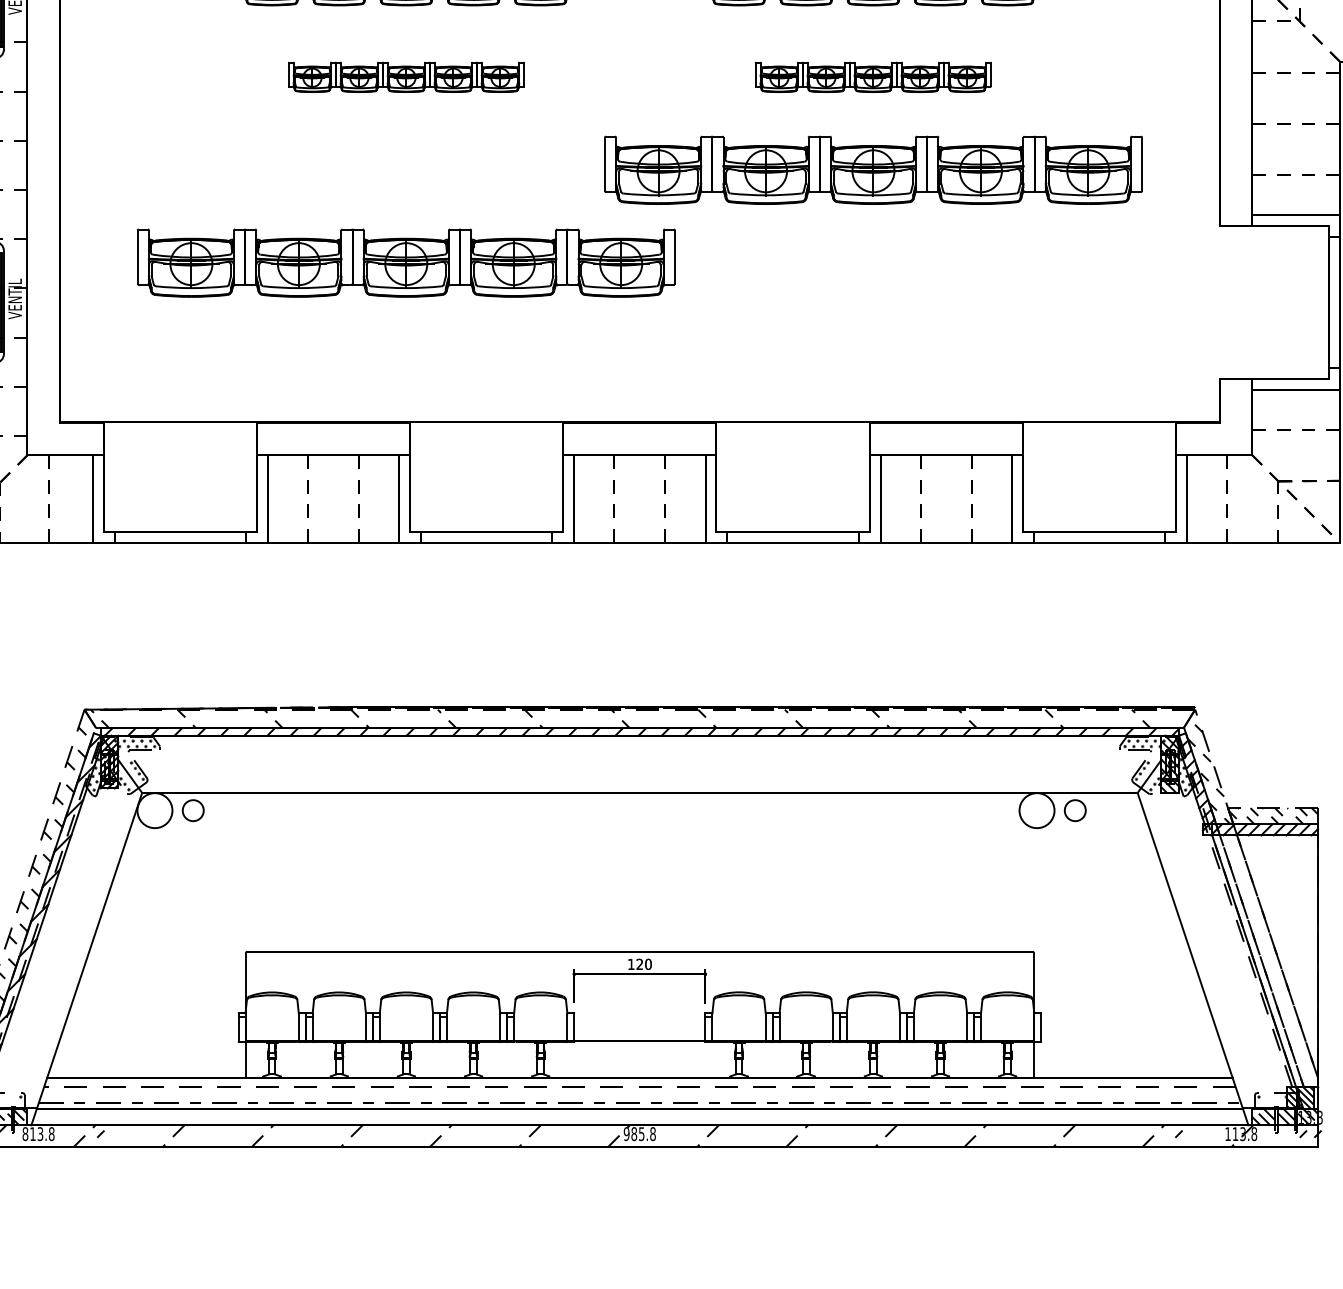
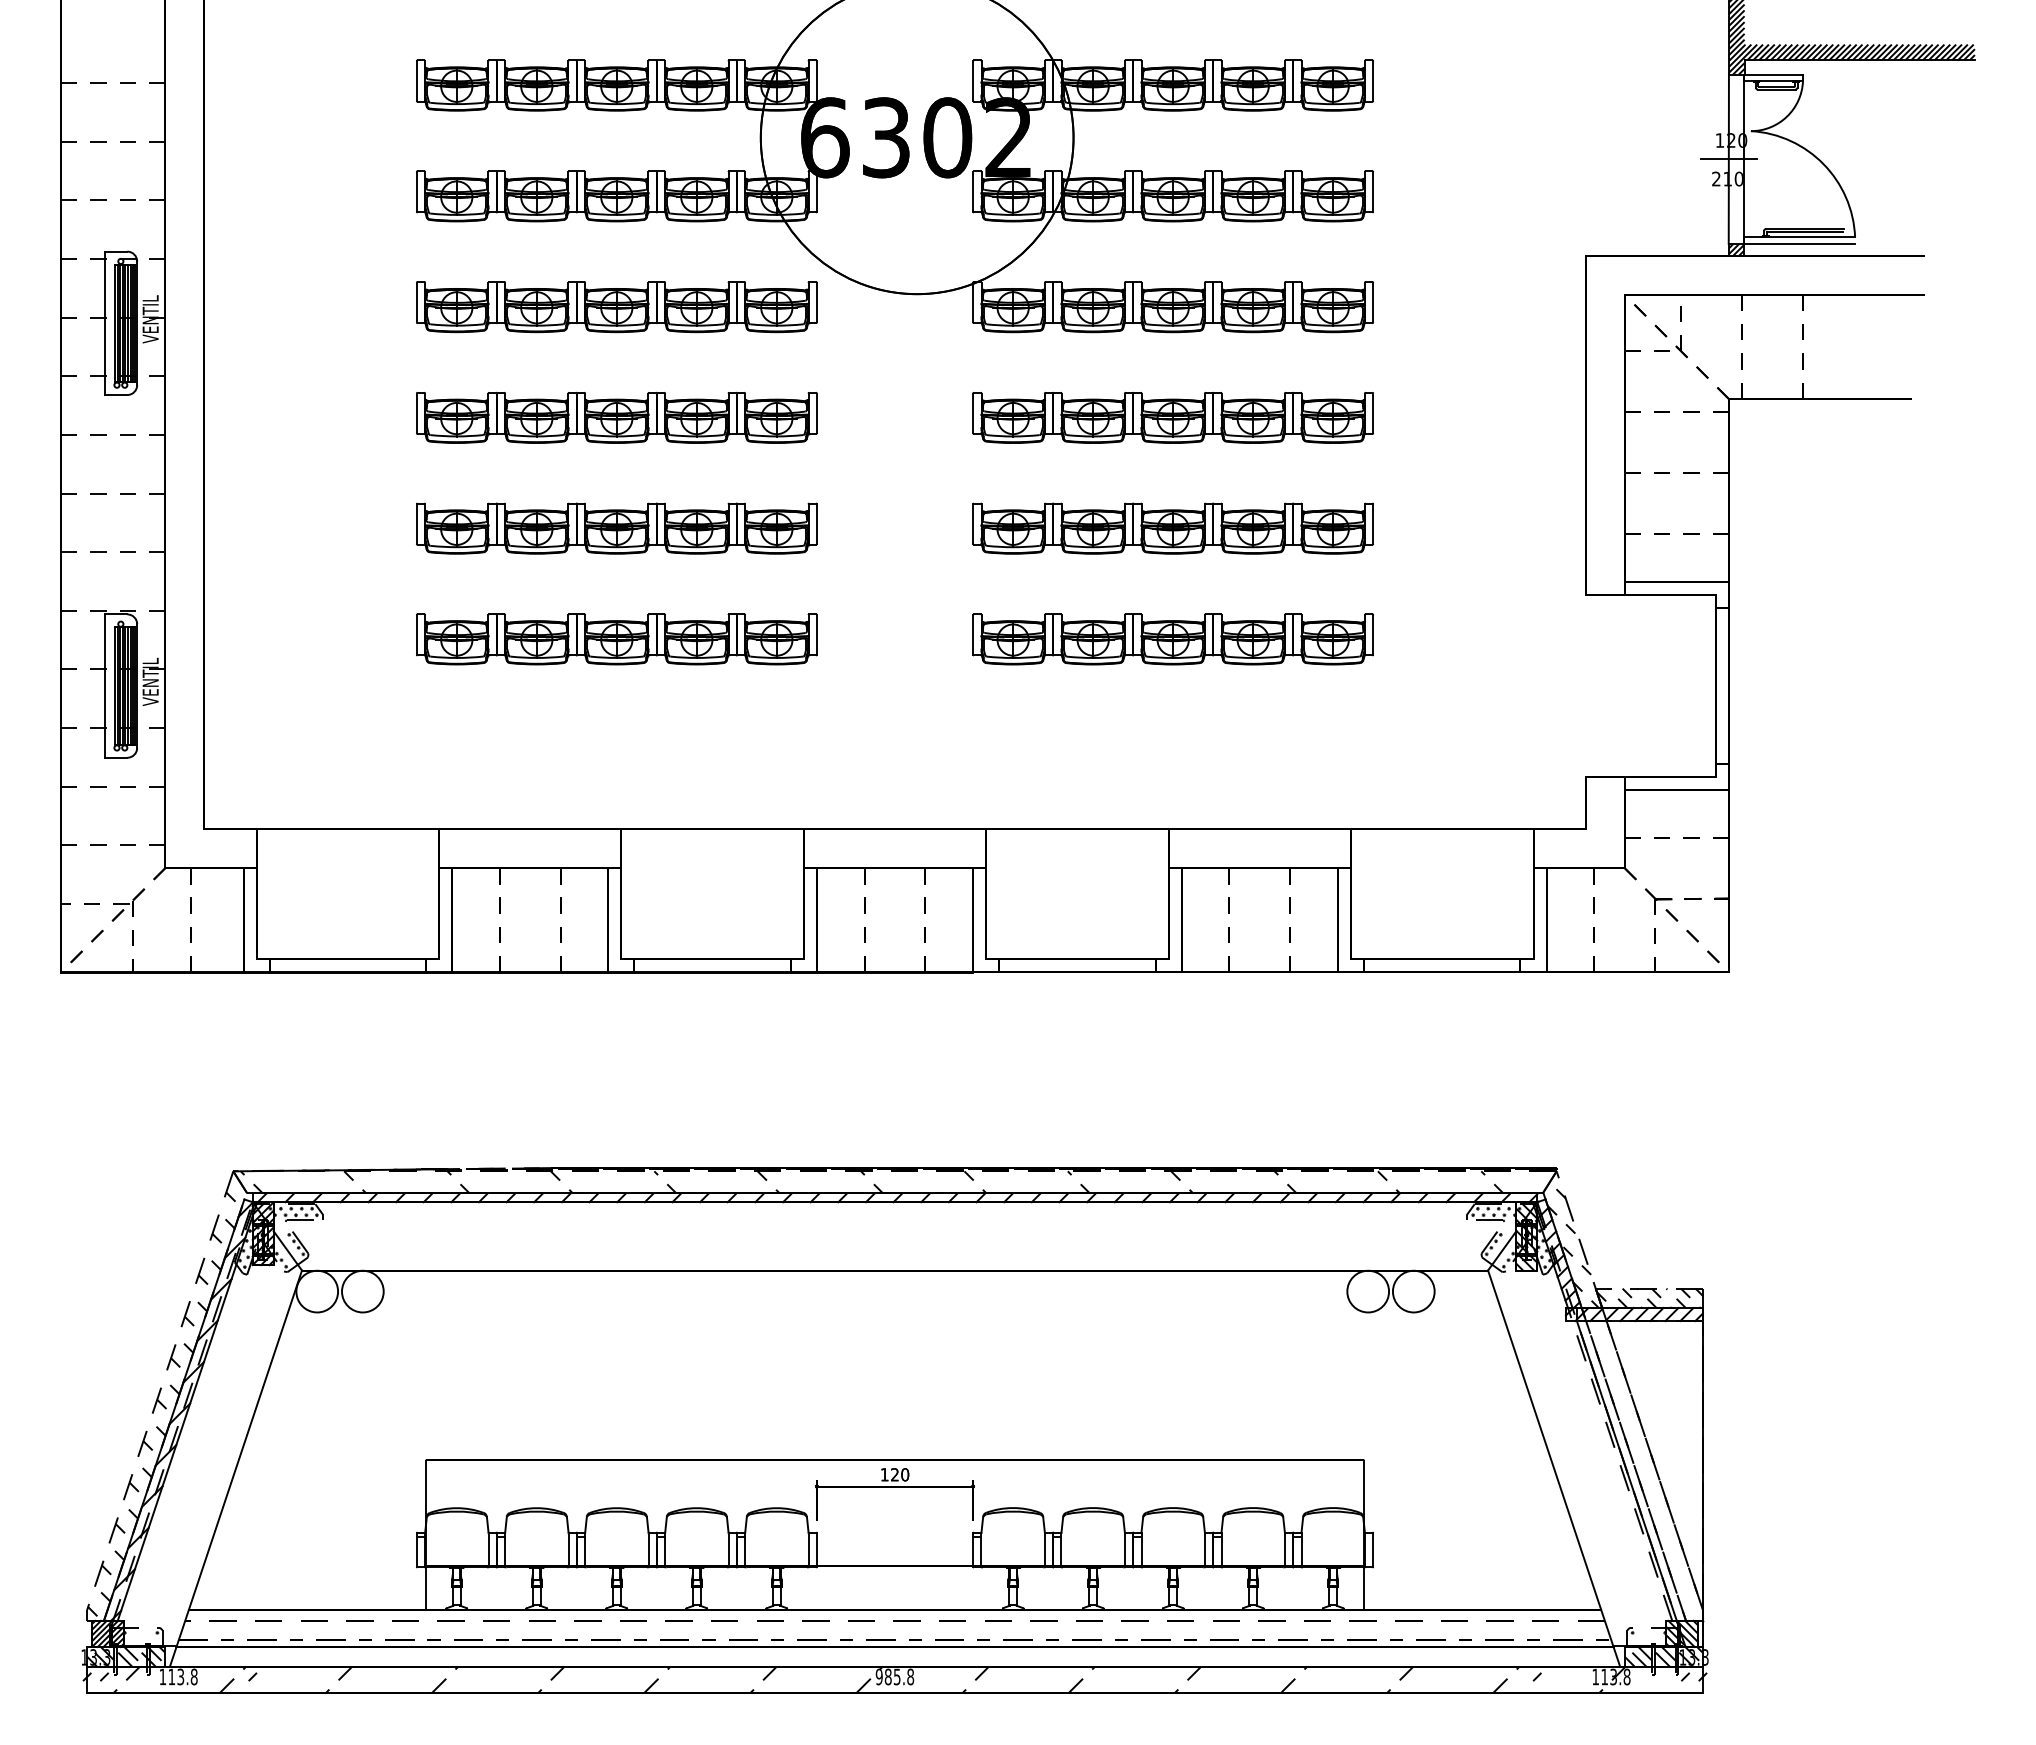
part: (406, 77) -> (616, 417), size x1.43
part: (872, 77) -> (1172, 417), size x1.43
part: (406, 170) -> (616, 528), added
part: (872, 170) -> (1172, 528), size x0.62
part: (406, 263) -> (616, 639), size x0.62
part: (872, 263) -> (1172, 639), added
circle: (192, 810) -> (362, 1291), size x1.67
circle: (1075, 810) -> (1413, 1291), size x1.67
text: (25, 1133) -> (162, 1676), 813.8 -> 113.8

